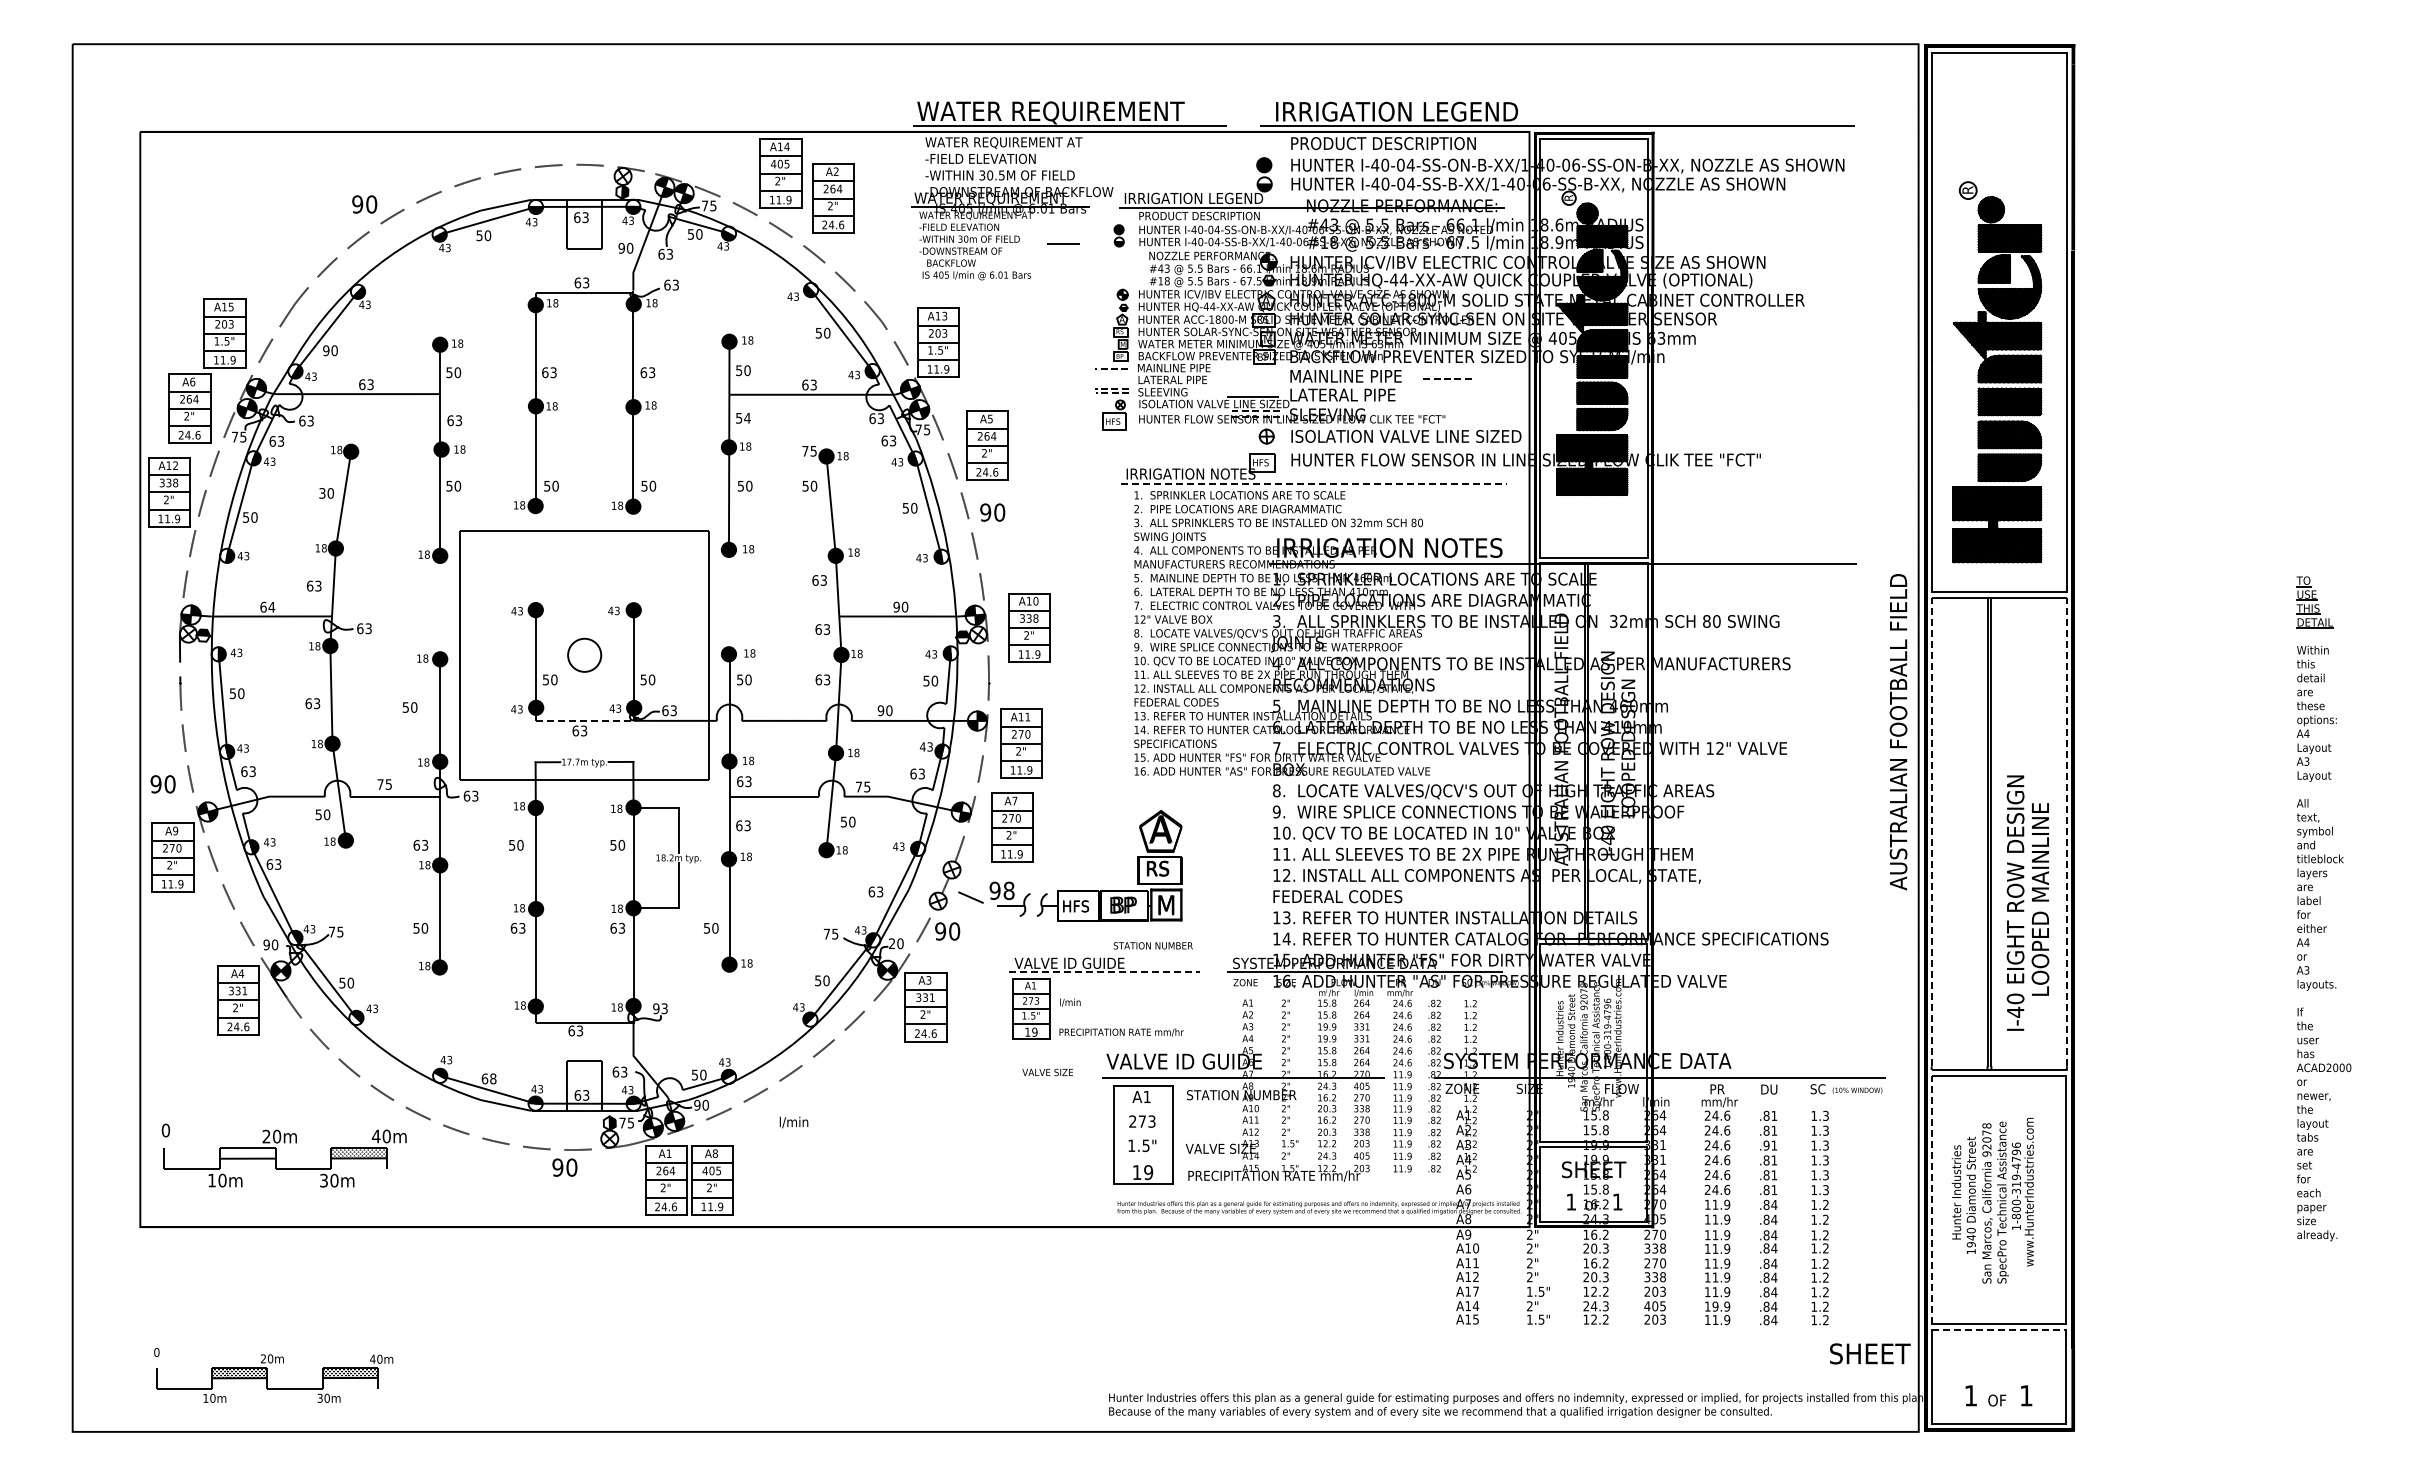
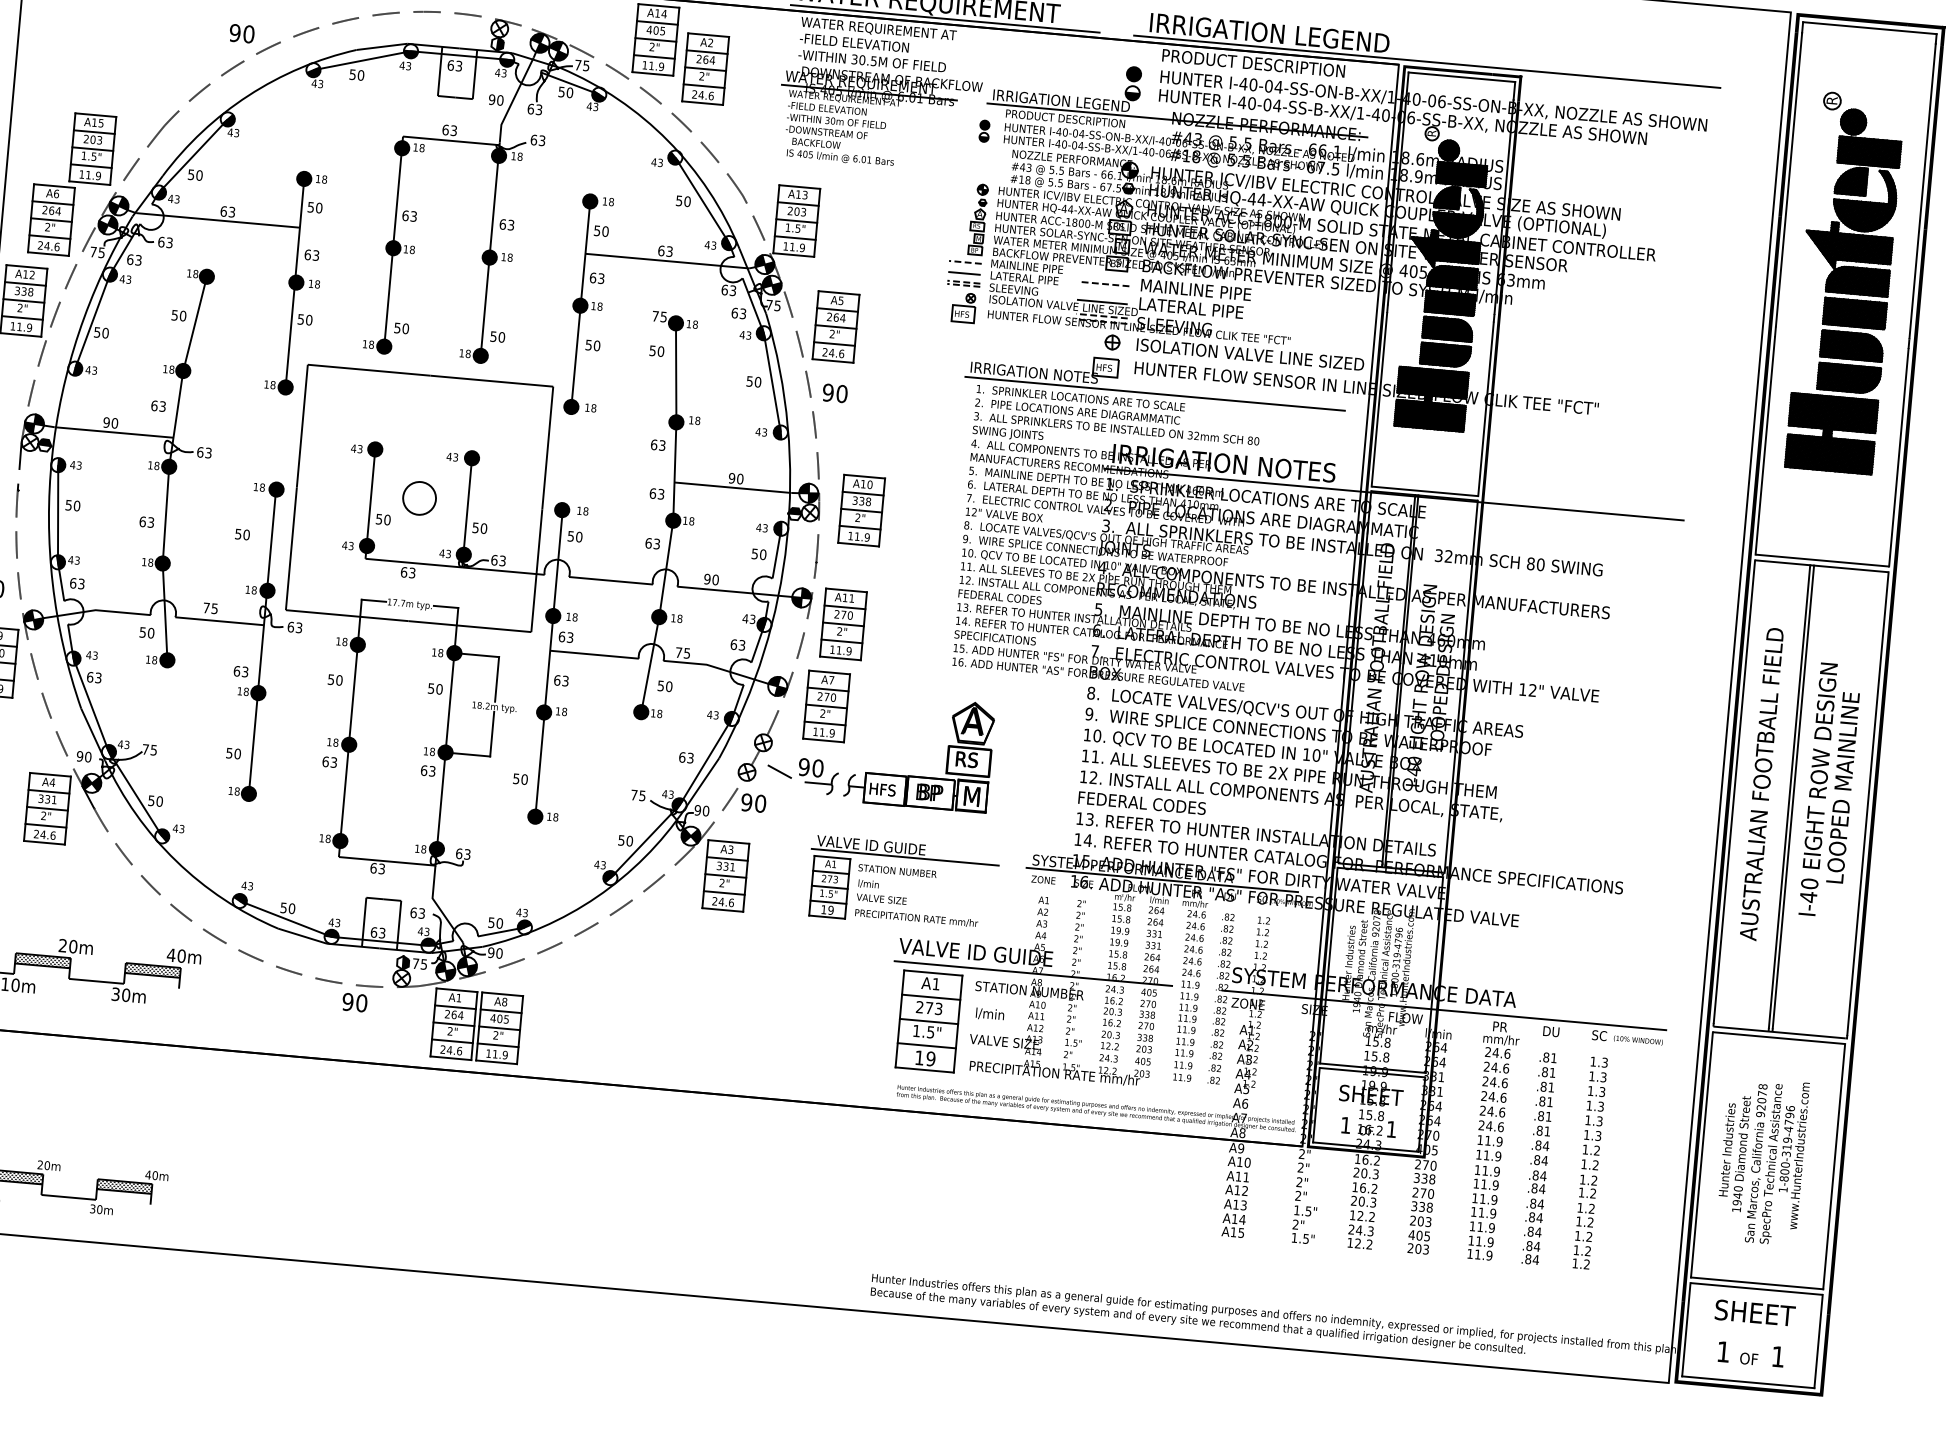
line: (1063, 243) -> (964, 272), moved
text: (326, 350) -> (191, 174), 90 -> 50
part: (1997, 372) -> (1845, 283), moved
line: (1447, 378) -> (1105, 284), moved
text: (743, 417) -> (597, 277), 54 -> 63
line: (1314, 484) -> (1155, 394), dashed -> solid
text: (322, 492) -> (174, 314), 30 -> 50
text: (267, 606) -> (110, 422), 64 -> 90
line: (584, 720) -> (413, 562), dashed -> solid
text: (1898, 732) -> (1761, 784), moved
line: (1931, 831) -> (1734, 791), dashed -> solid
line: (2066, 831) -> (1867, 803), dashed -> solid
text: (1008, 890) -> (817, 768), 98 -> 90
text: (2027, 902) -> (1829, 789), moved
text: (891, 943) -> (697, 810), 20 -> 90
text: (1152, 945) -> (896, 870), moved
line: (1104, 972) -> (905, 857), dashed -> solid
text: (656, 1008) -> (459, 853), 93 -> 63
text: (1047, 1072) -> (881, 899), moved
text: (488, 1078) -> (287, 907), 68 -> 50
line: (1142, 1110) -> (930, 997), added
text: (793, 1122) -> (989, 1014), moved
line: (1142, 1135) -> (928, 1021), added
text: (1766, 1145) -> (1543, 1086), .91 -> .81
hatch: (247, 1153) -> (42, 960), added
line: (1142, 1159) -> (926, 1045), added
line: (1931, 1199) -> (1701, 1154), dashed -> solid
text: (1475, 1291) -> (1243, 1205), A17 -> A13
text: (1715, 1306) -> (1479, 1241), 19.9 -> 11.9
line: (1998, 1329) -> (1756, 1288), dashed -> solid
text: (1870, 1353) -> (1755, 1312), moved

